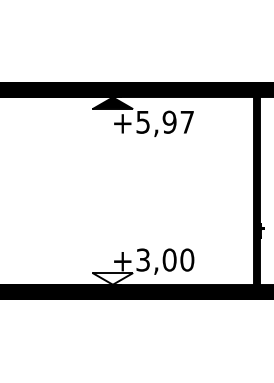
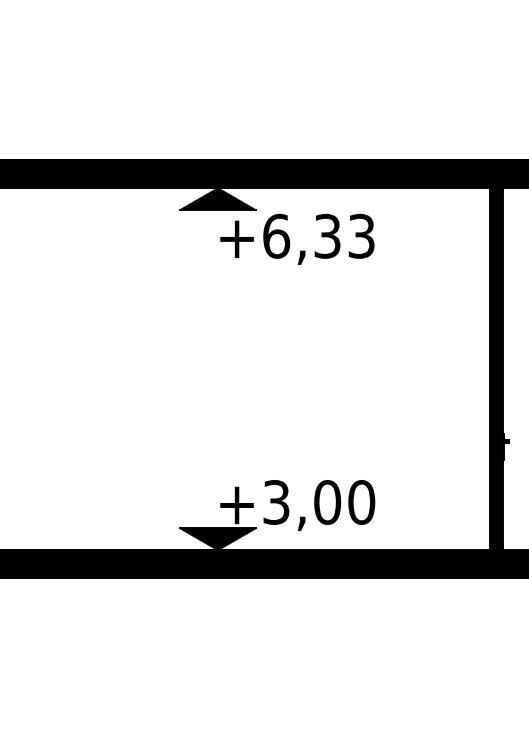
text: (164, 121) -> (317, 234), +5,97 -> +6,33
fill: (112, 278) -> (217, 537), added

